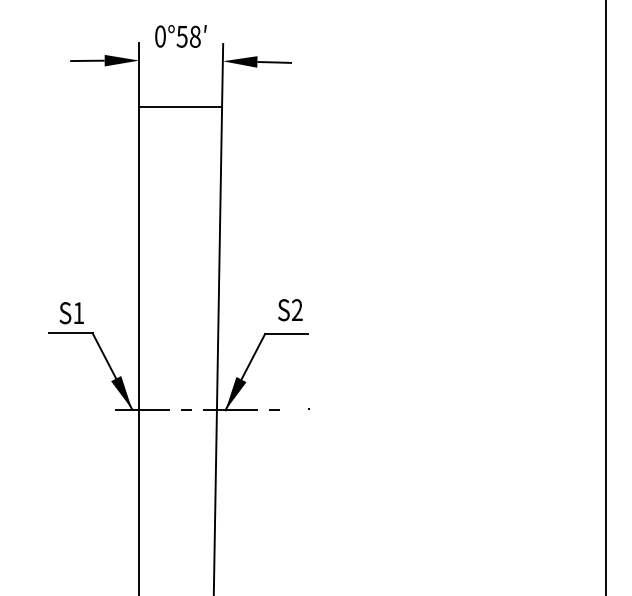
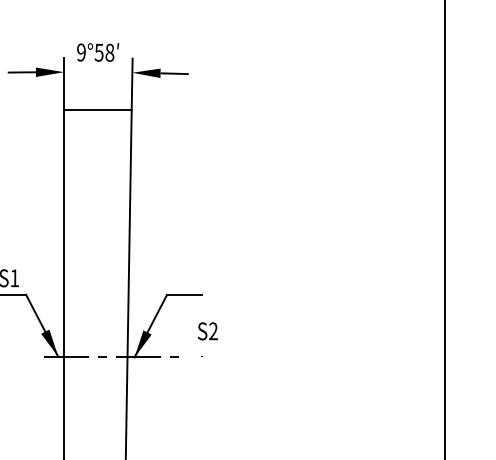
text: (160, 36) -> (81, 52), 0°58 -> 9°58
text: (290, 310) -> (207, 331), moved

